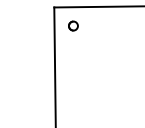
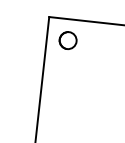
part: (73, 25) -> (68, 39), size x1.67

